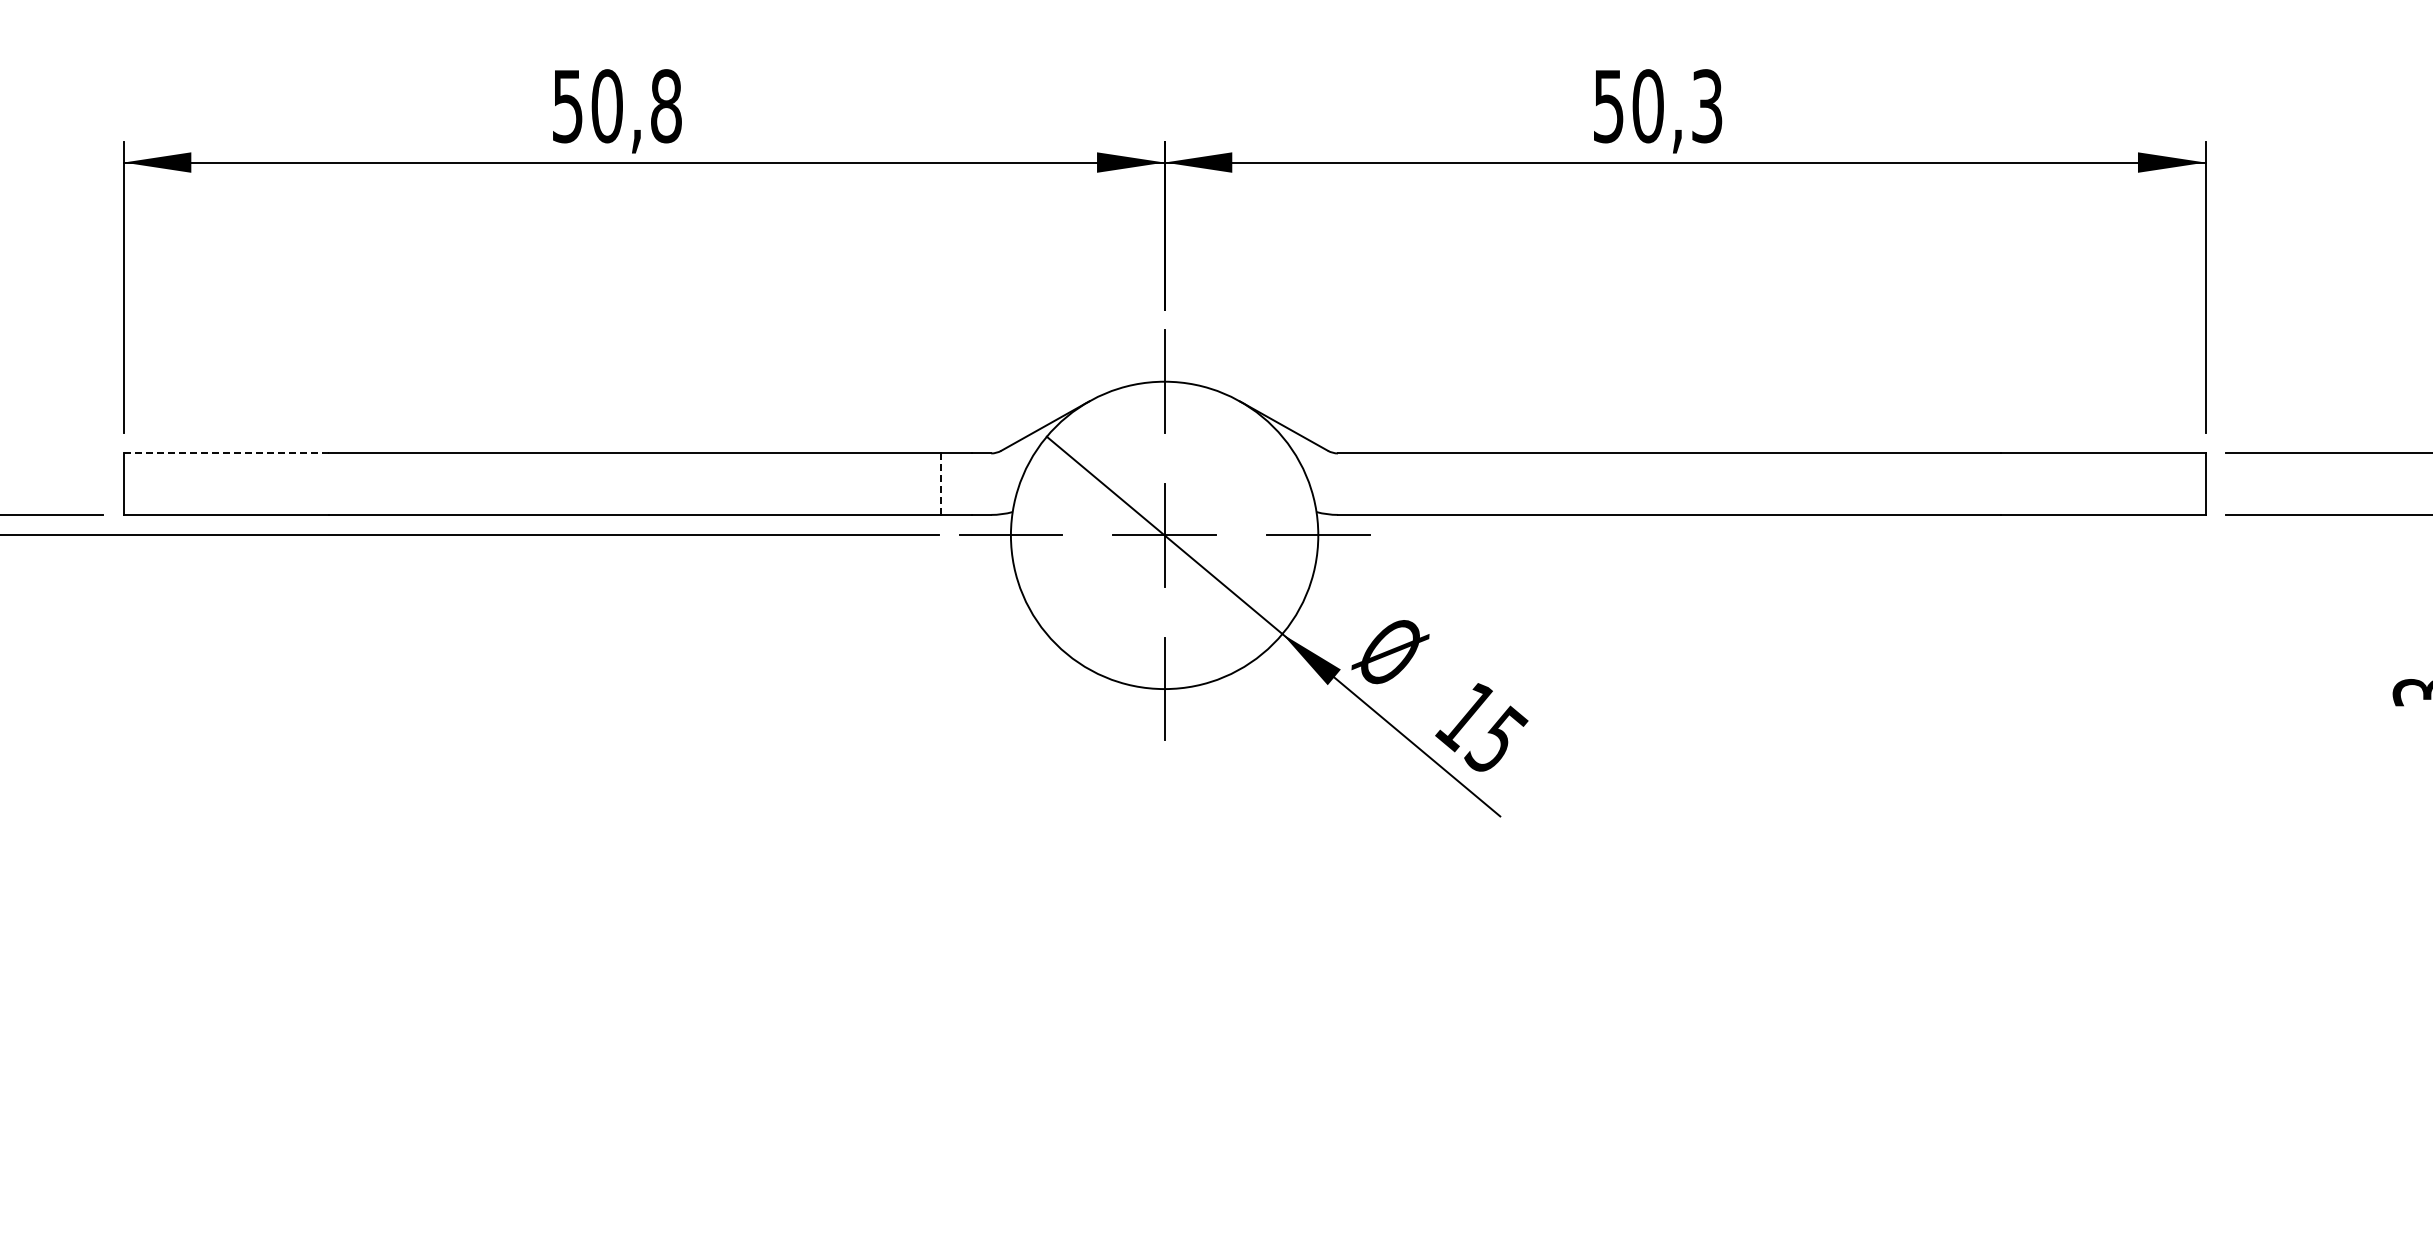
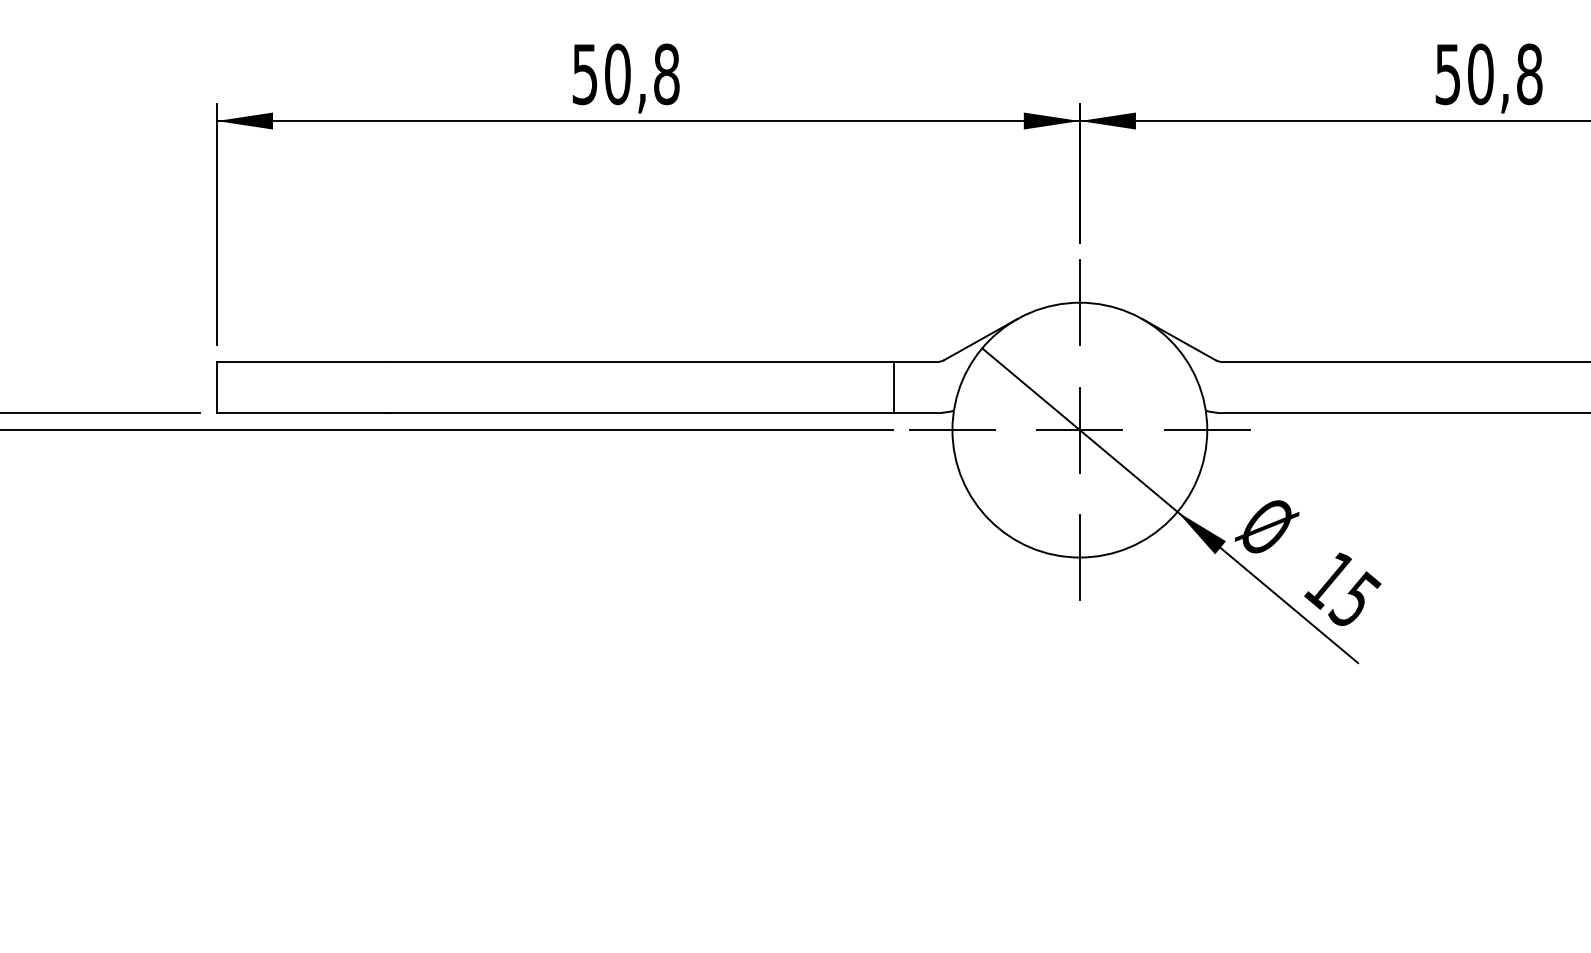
text: (1707, 106) -> (1529, 74), 50,3 -> 50,8
line: (226, 453) -> (302, 362), dashed -> solid
line: (941, 484) -> (894, 387), dashed -> solid

